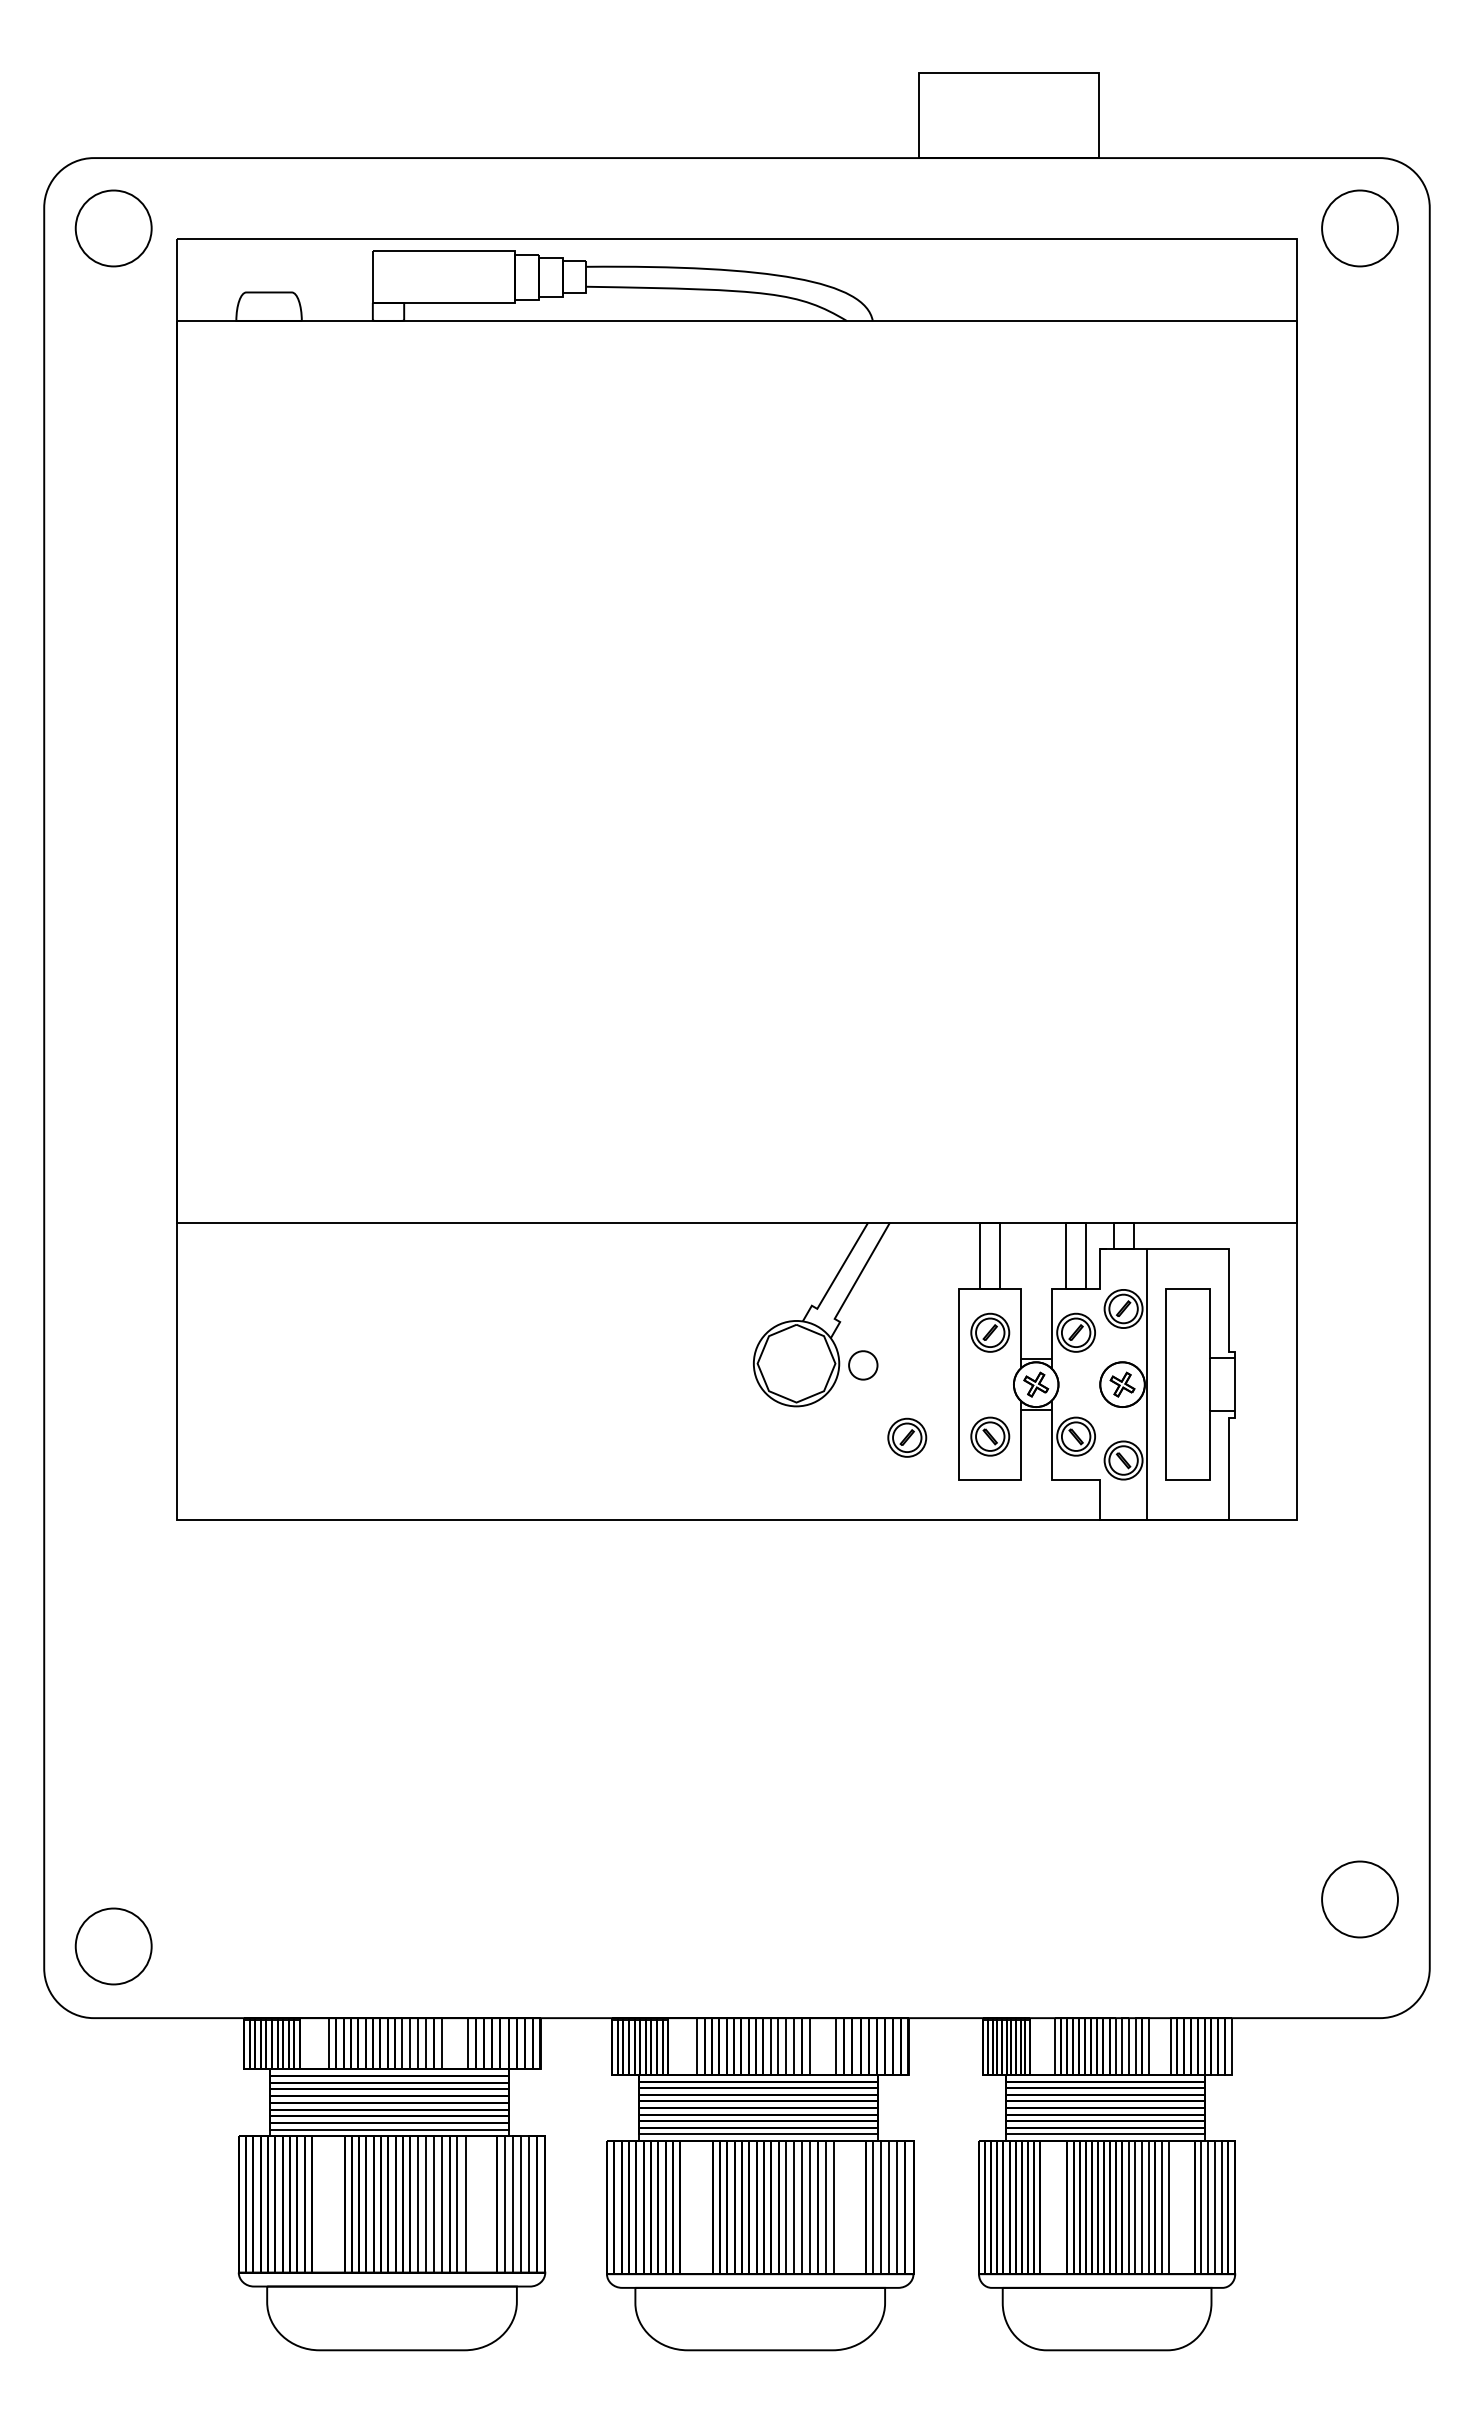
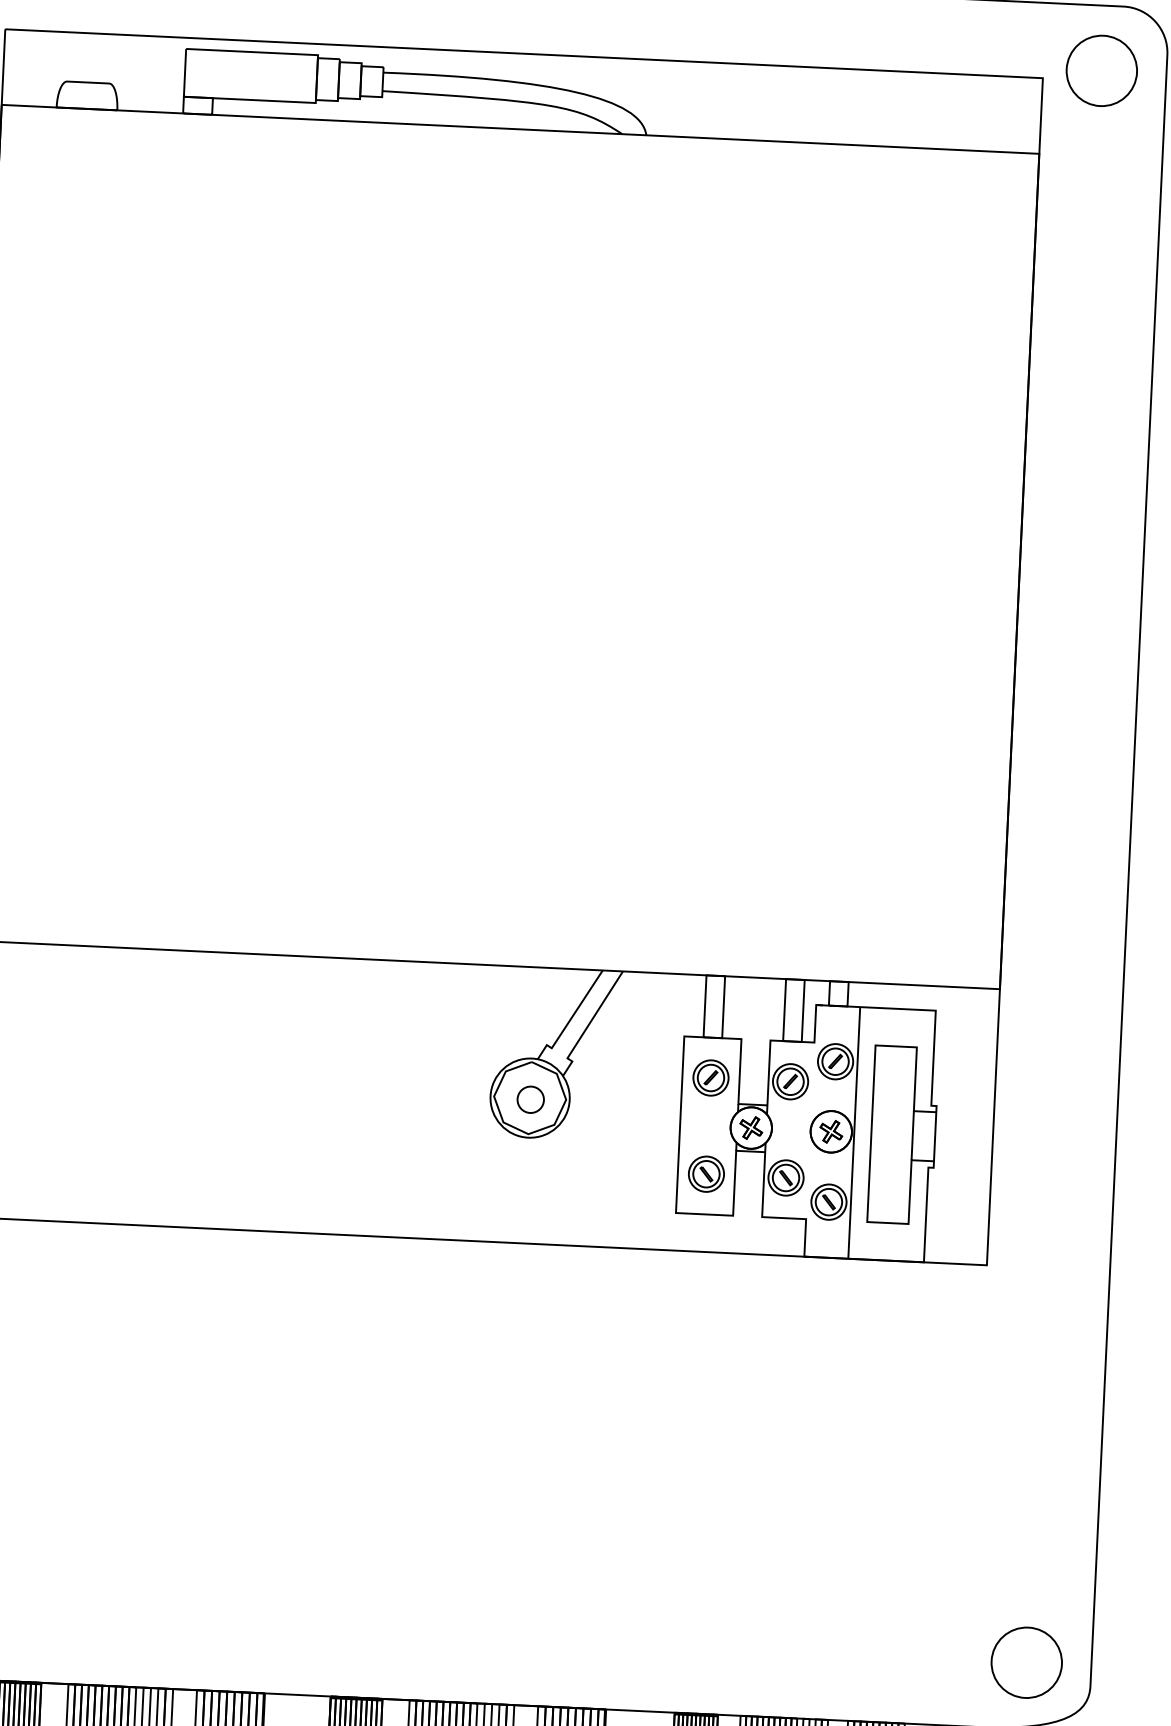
part: (863, 1365) -> (530, 1099), moved
part: (907, 1437) -> (629, 1171), removed
part: (1359, 1899) -> (1026, 1662), moved

